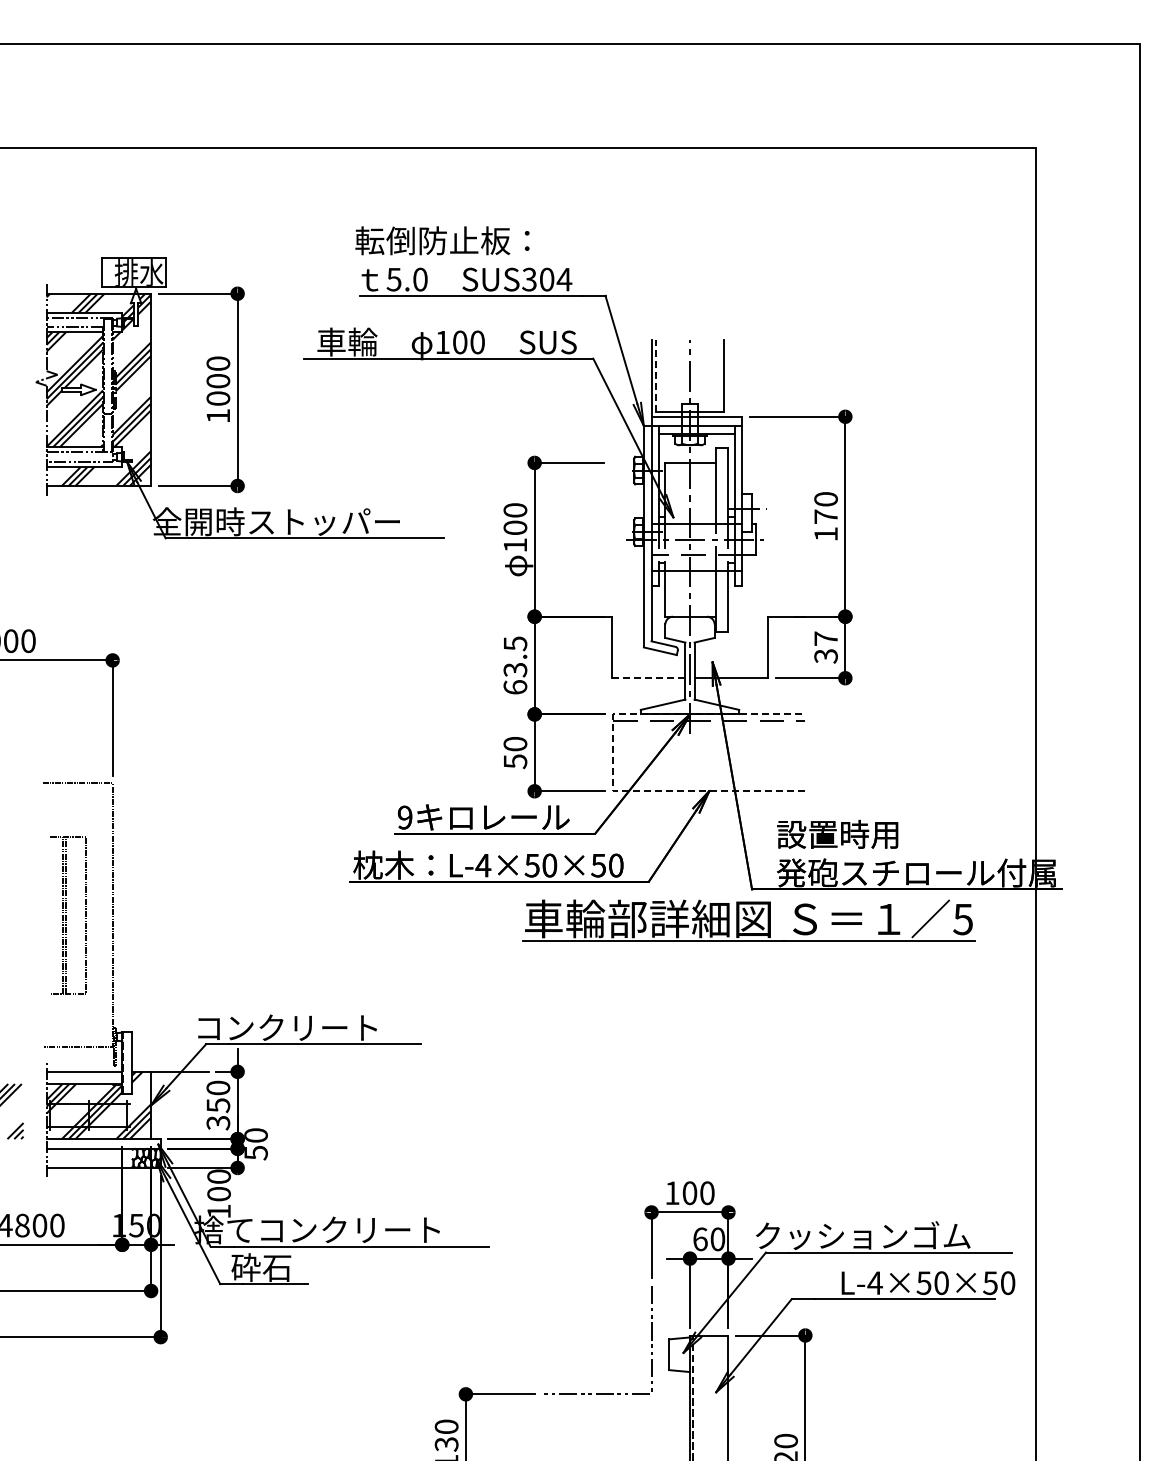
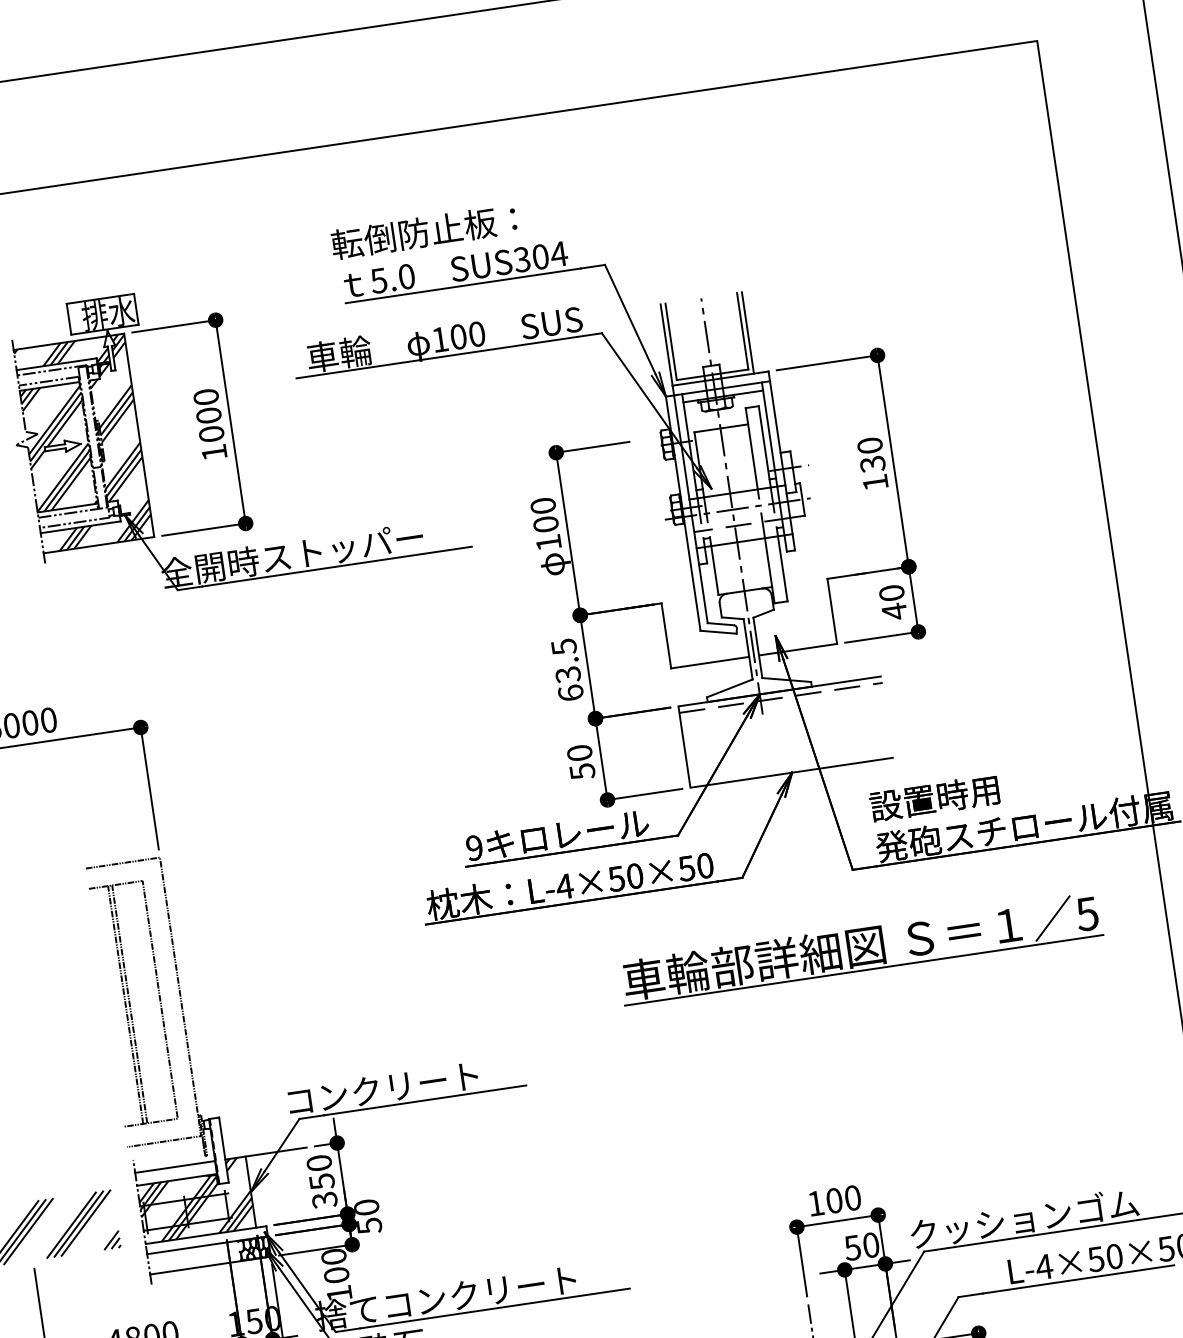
line: (656, 375) -> (671, 341), dashed -> solid
line: (728, 377) -> (747, 332), added
text: (825, 516) -> (872, 463), 170 -> 130
text: (825, 647) -> (892, 602), 37 -> 40
line: (648, 678) -> (710, 662), dashed -> solid
line: (613, 752) -> (684, 746), dashed -> solid
part: (68, 915) -> (133, 1004), size x1.43
part: (748, 920) -> (860, 948), moved
text: (699, 1239) -> (851, 1248), 60 -> 50

